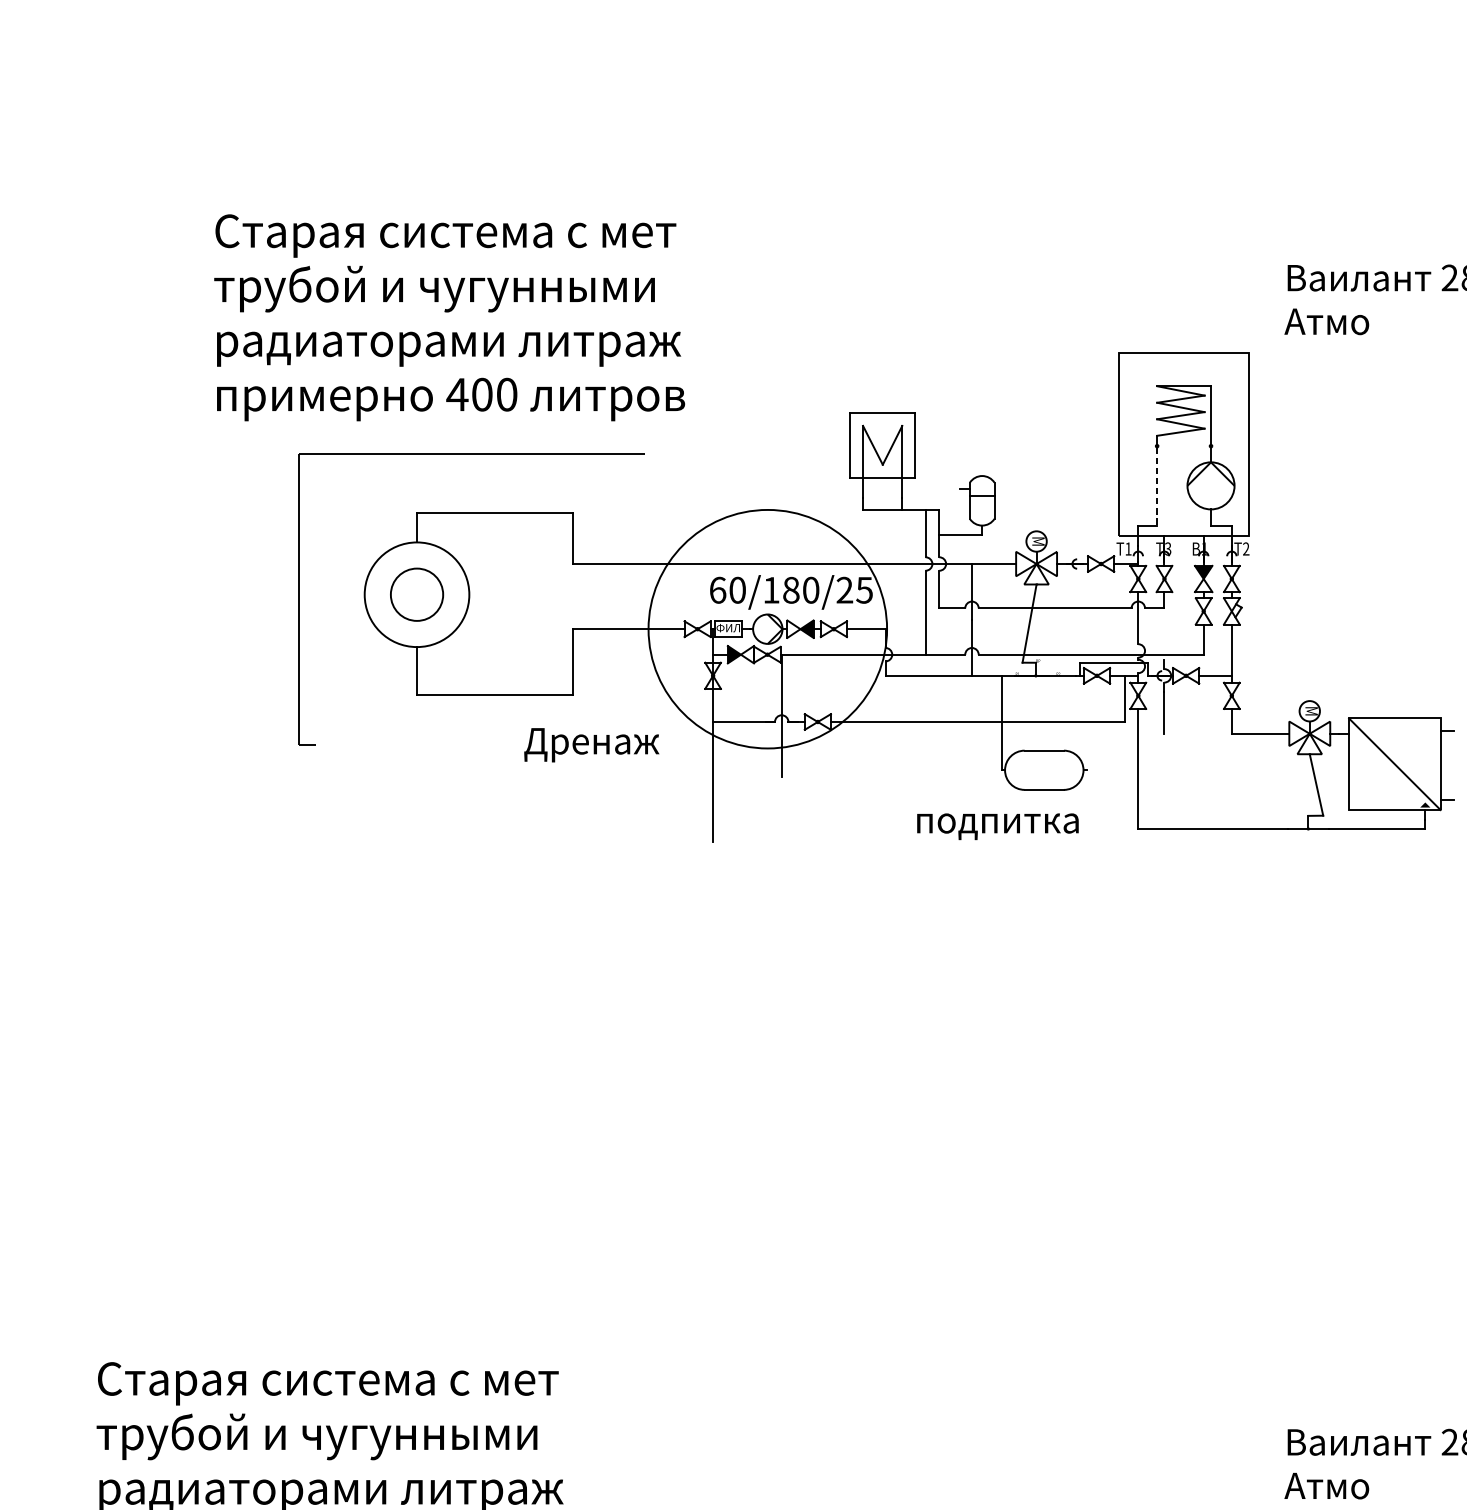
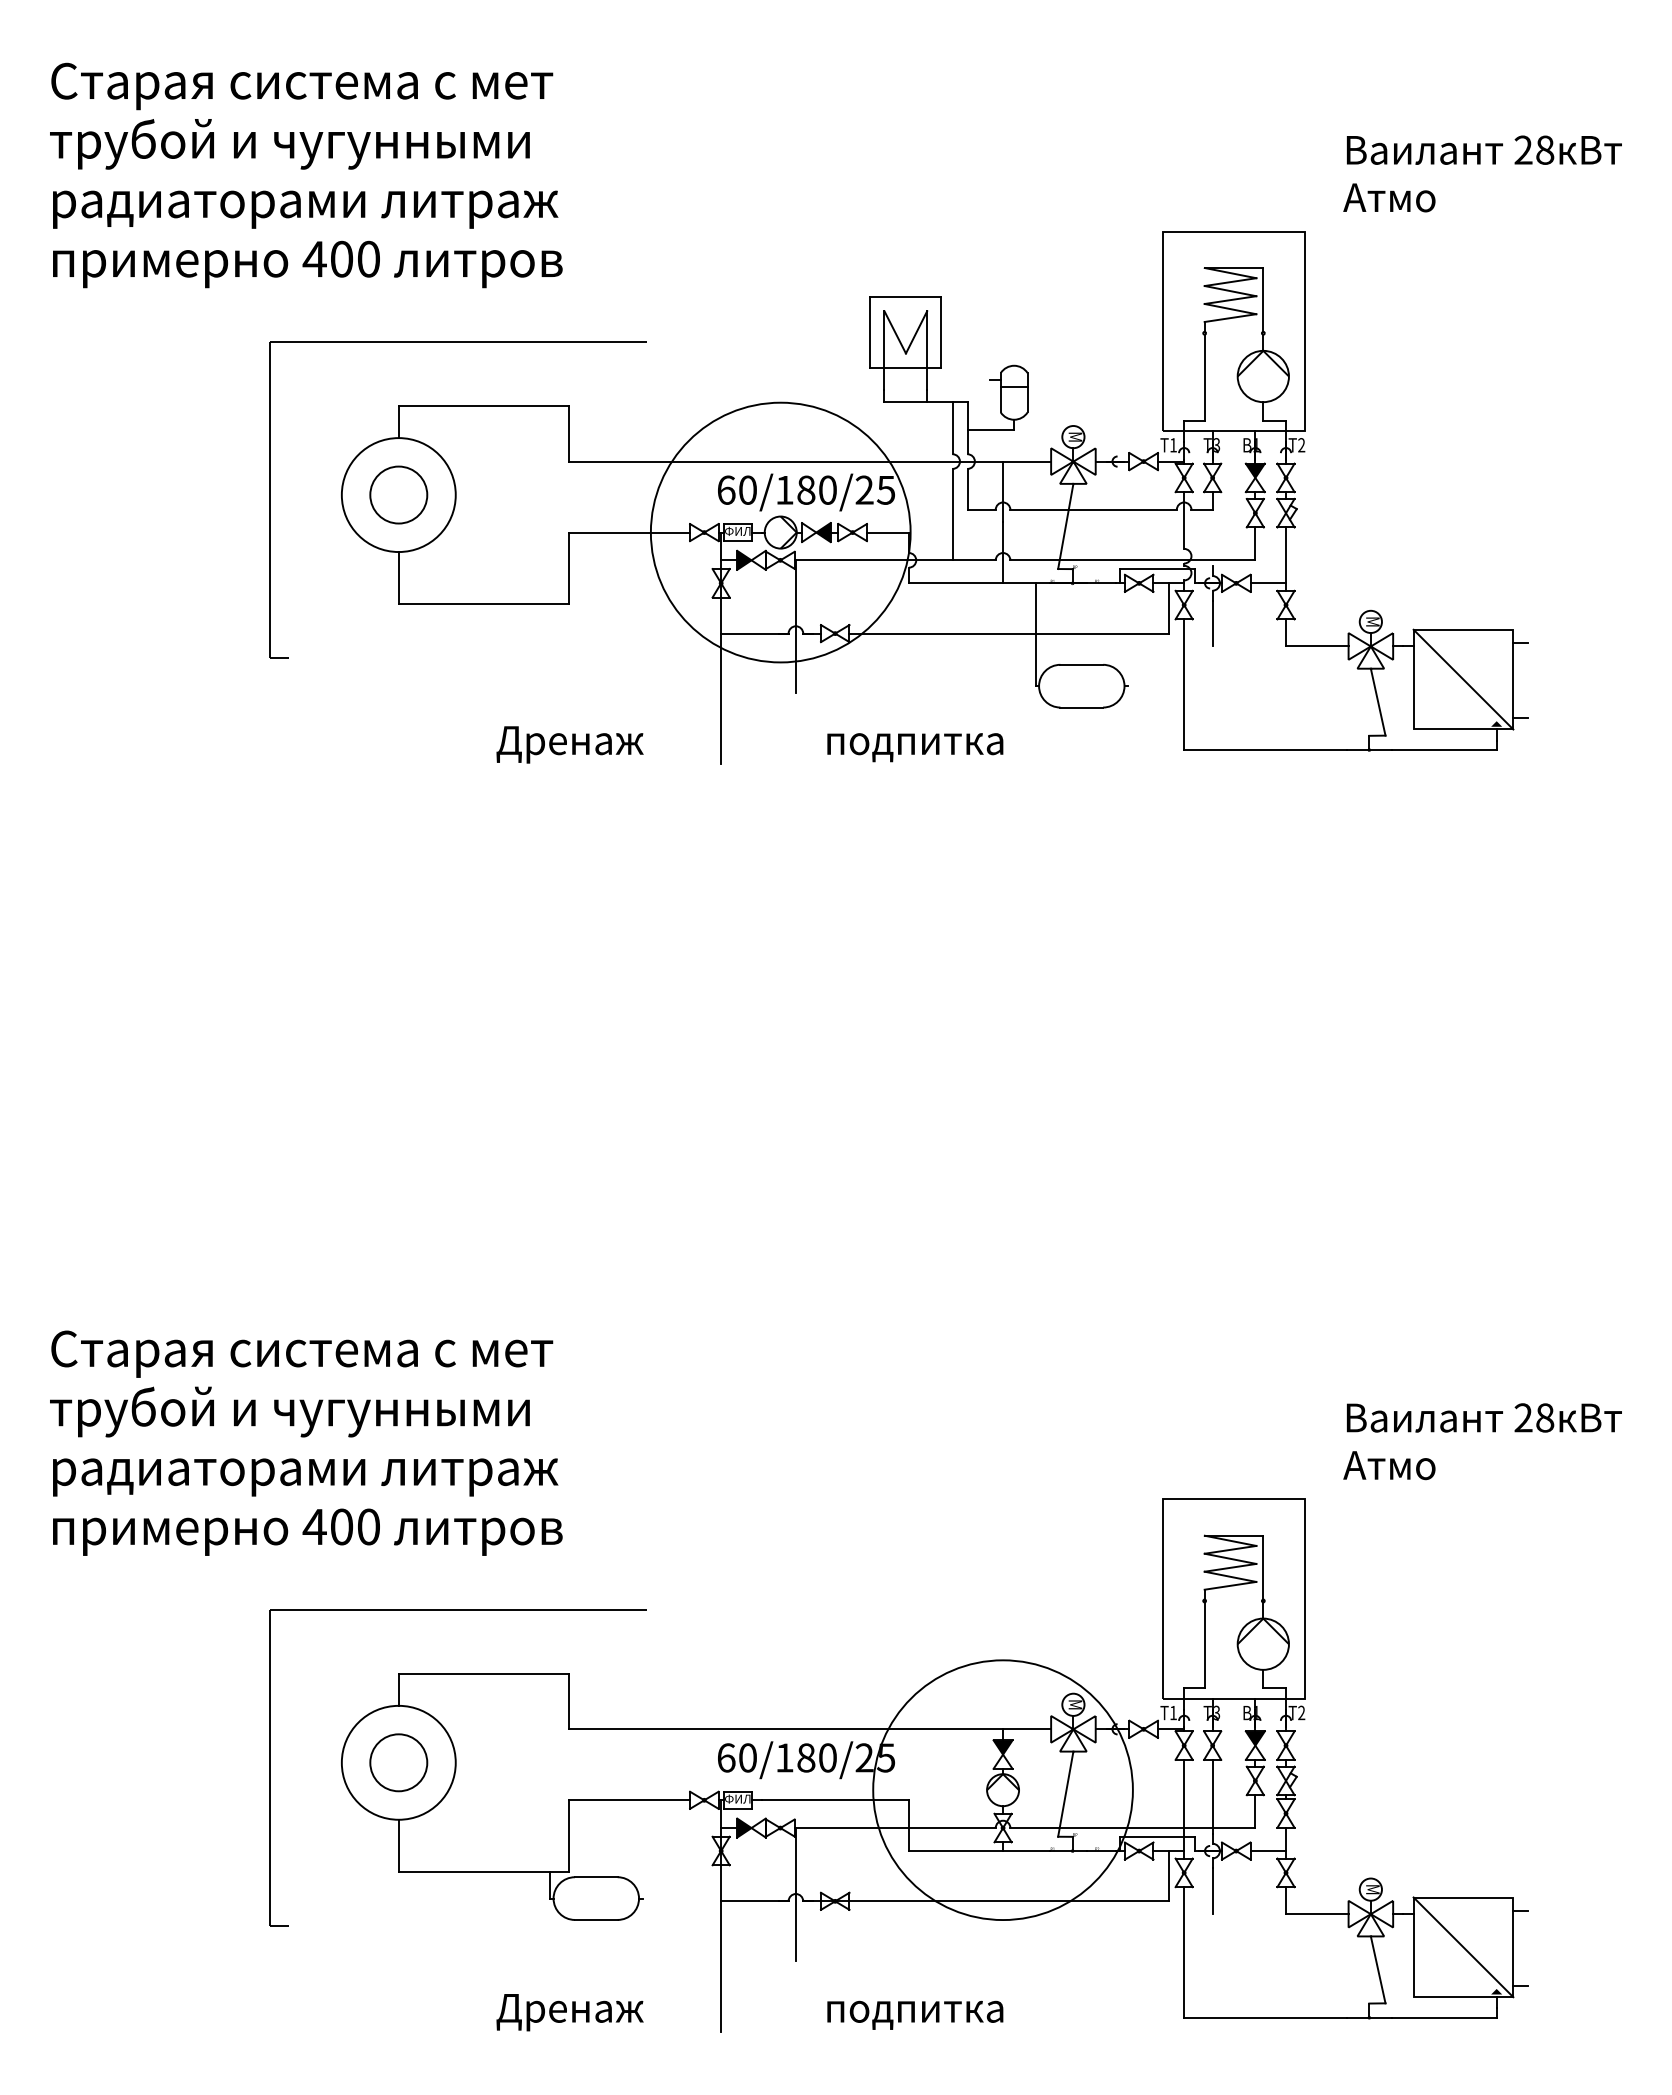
text: (449, 317) -> (306, 175), moved
line: (1156, 487) -> (1204, 378), dashed -> solid
text: (591, 744) -> (569, 744), moved
text: (998, 826) -> (915, 747), moved

